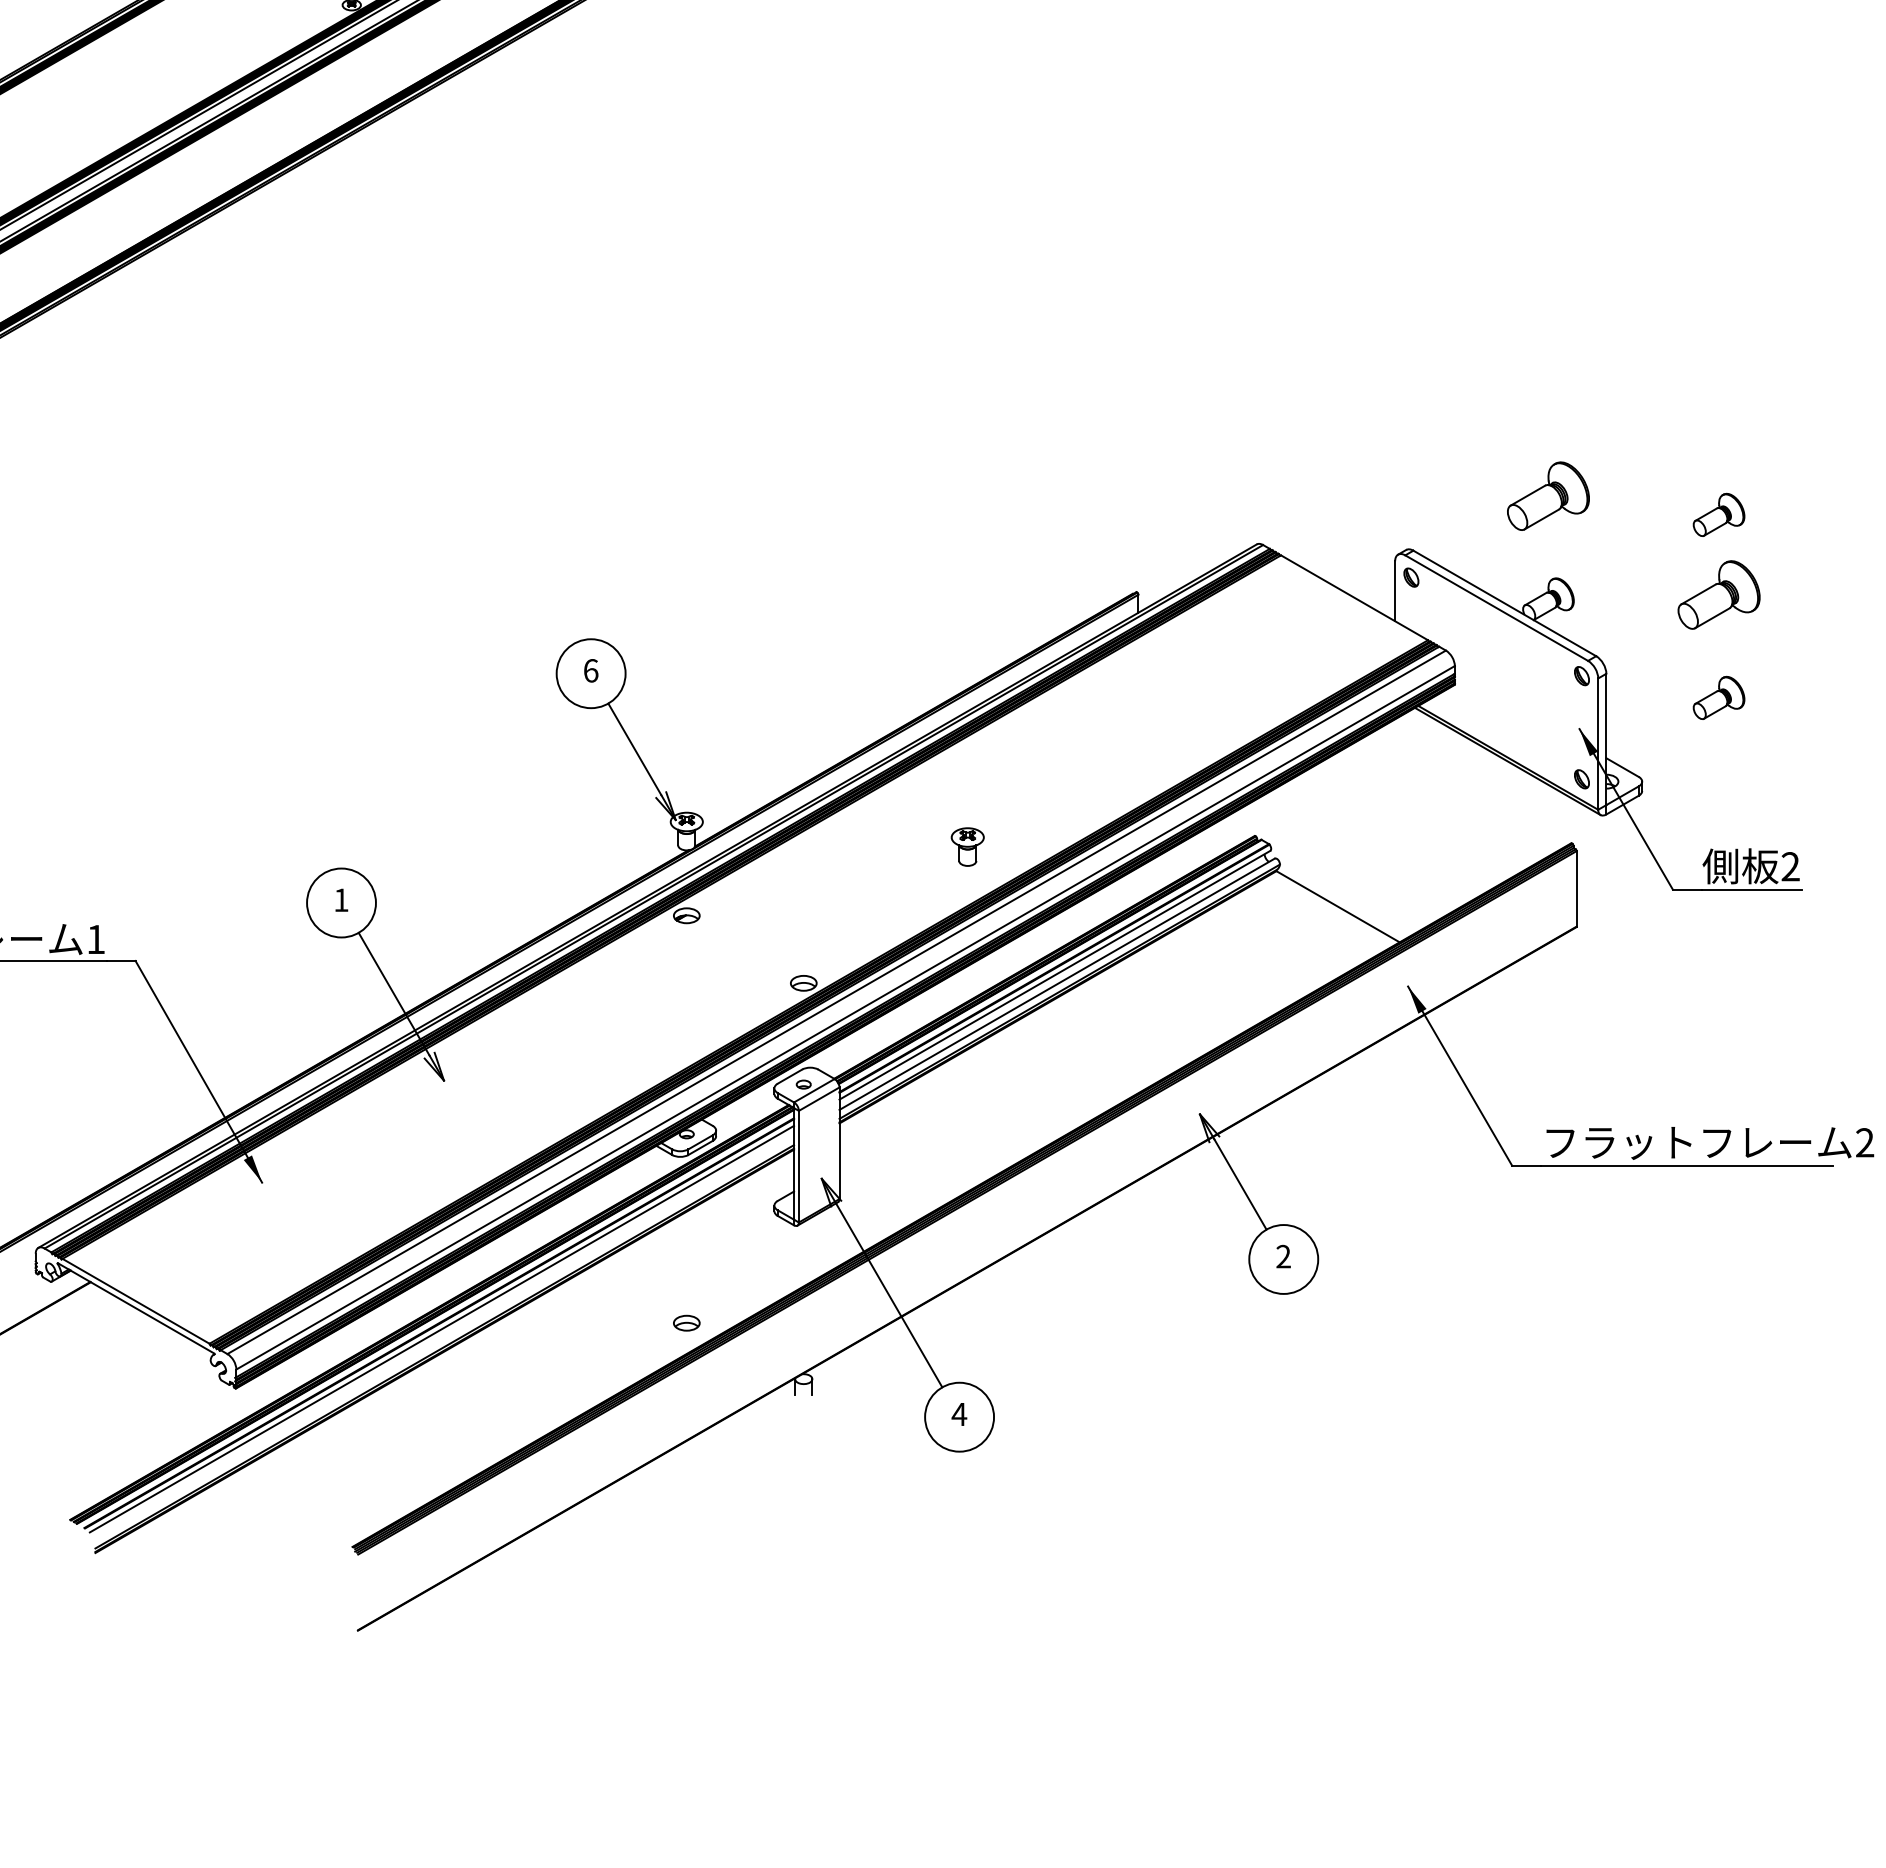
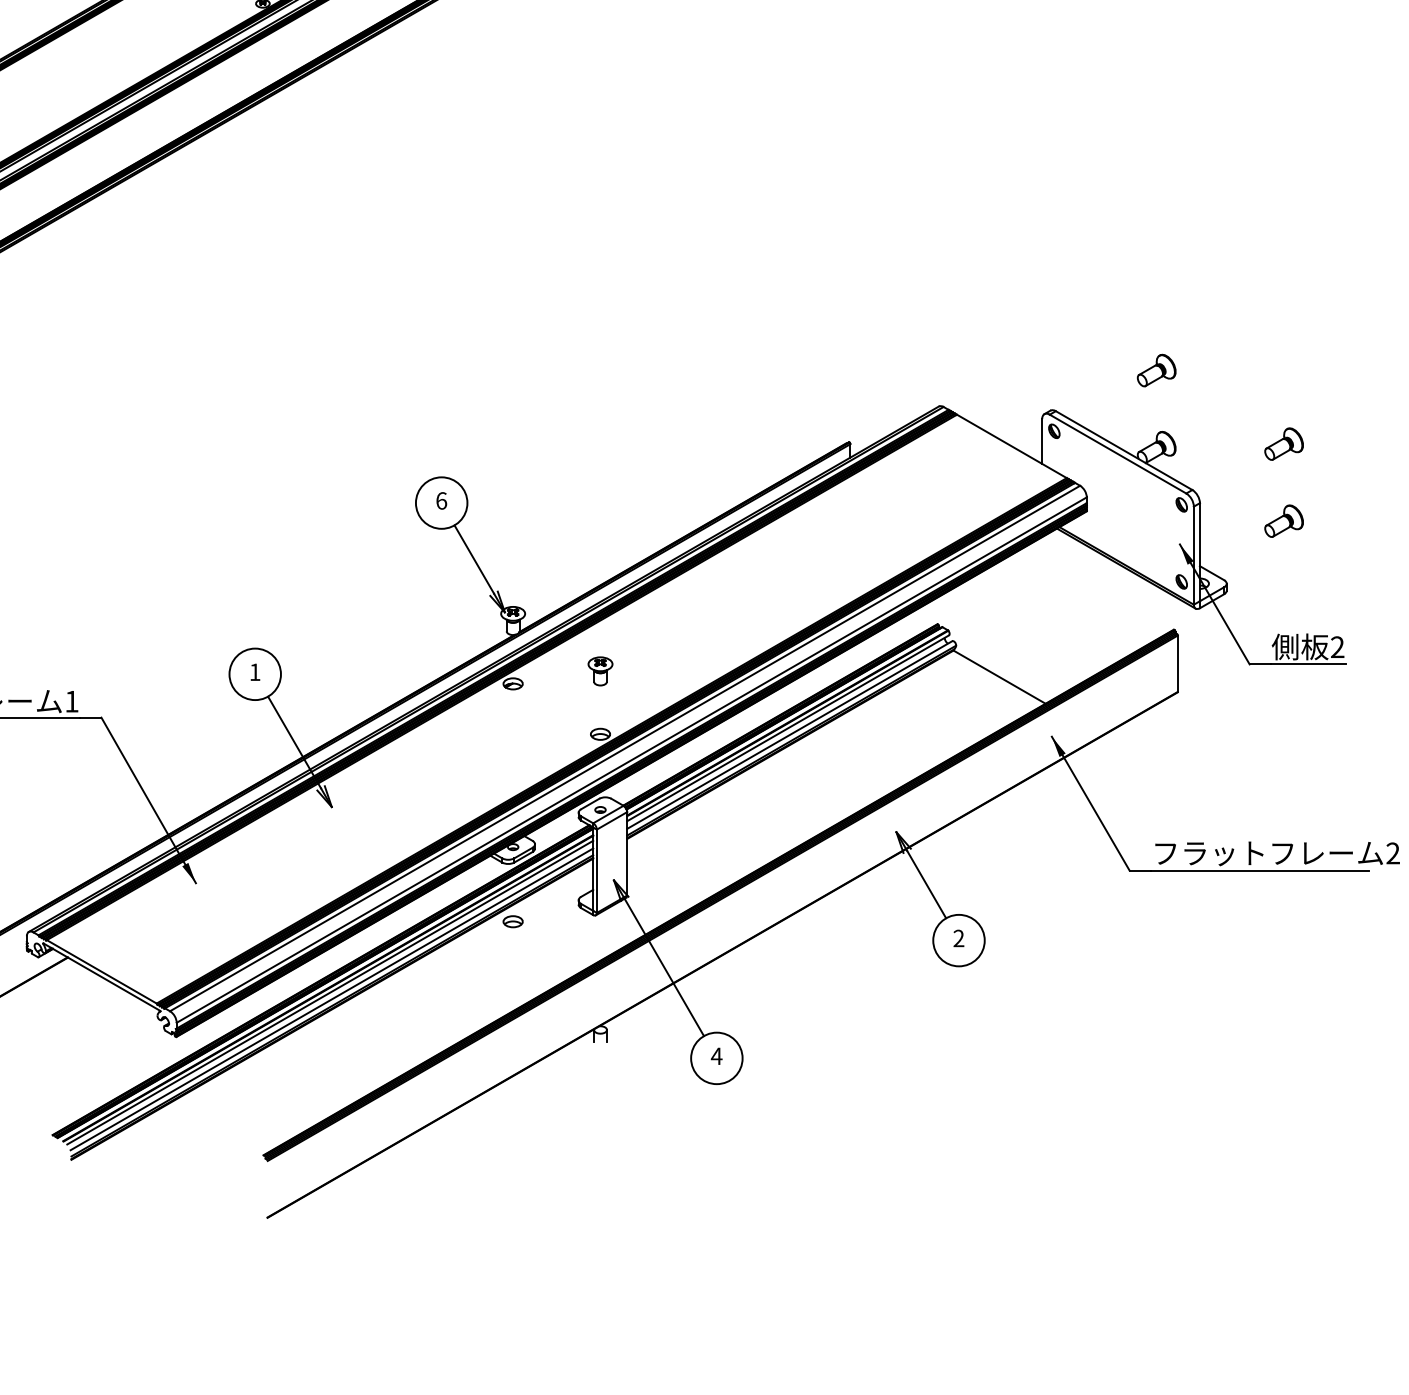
part: (1548, 496) -> (1156, 370), size x0.62
part: (1718, 514) -> (1283, 384), removed
part: (1718, 594) -> (1283, 443), size x0.62
part: (967, 846) -> (600, 670), moved
part: (686, 1322) -> (512, 921), moved
line: (444, 1338) -> (332, 999), added

